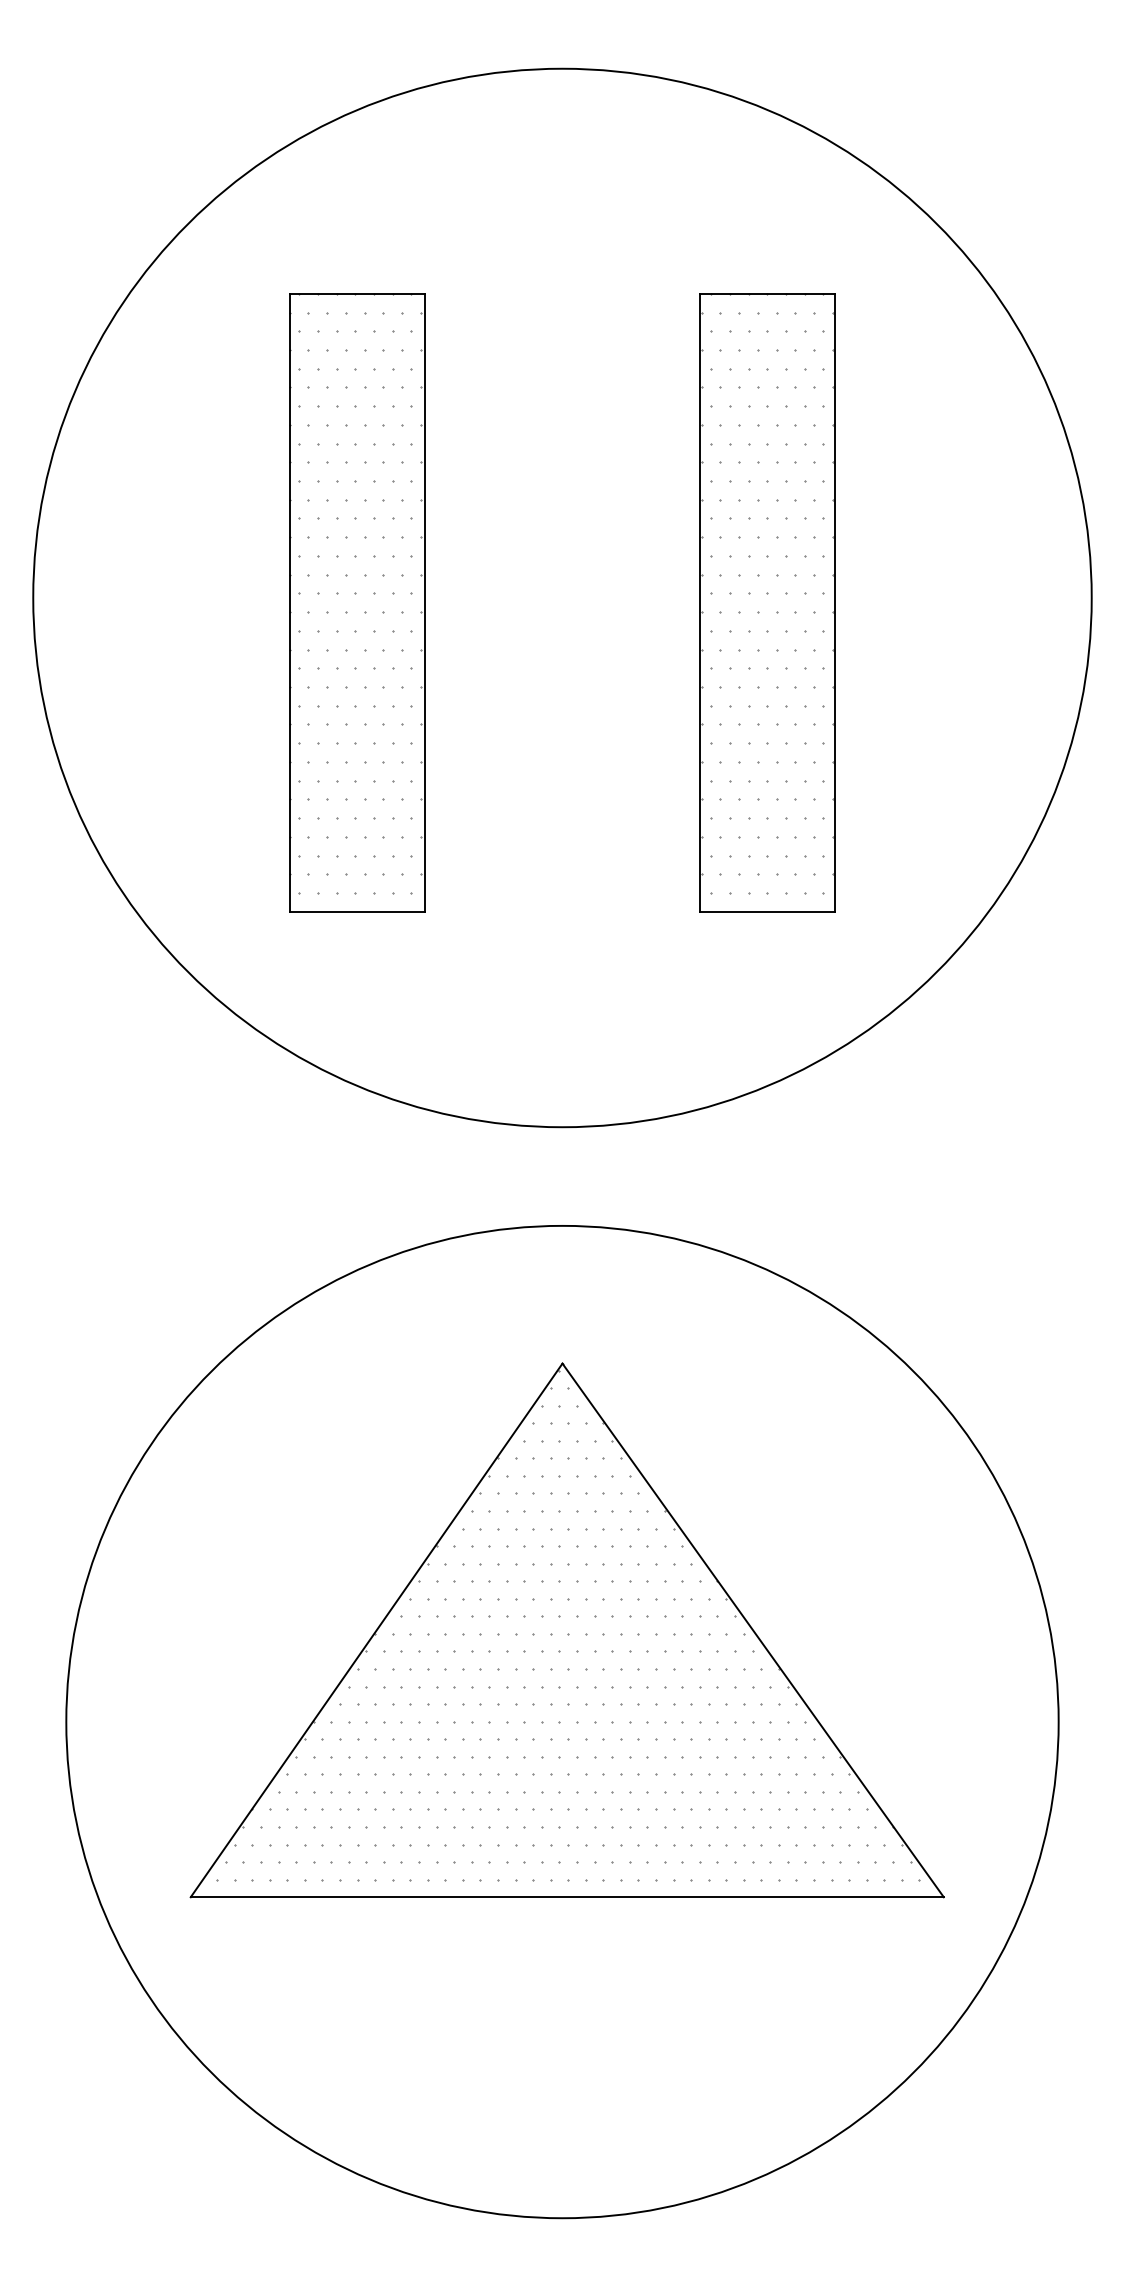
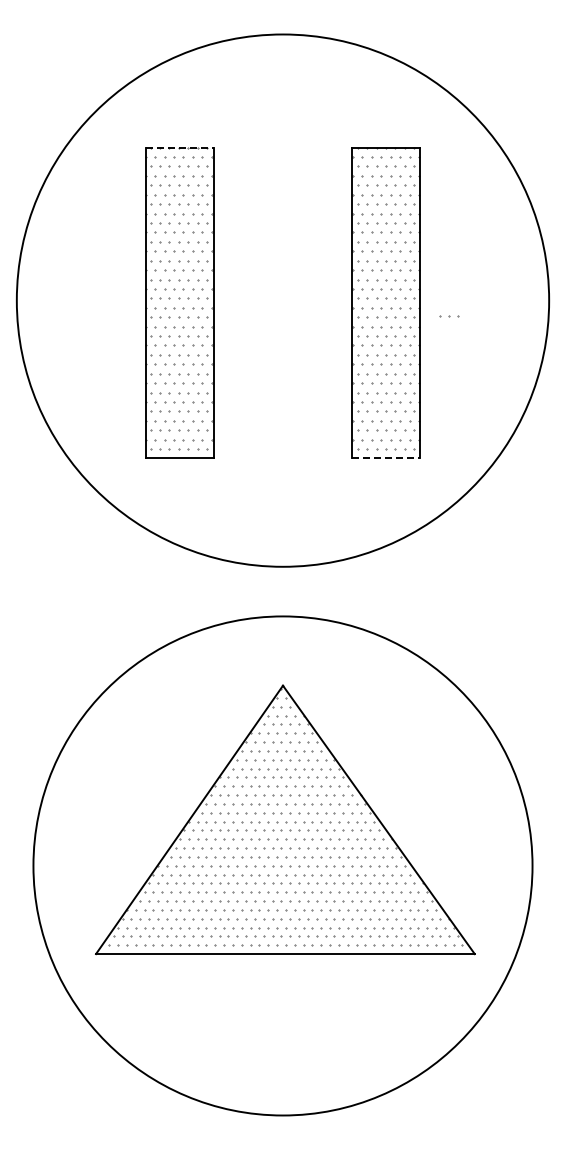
line: (358, 293) -> (180, 147), solid -> dashed
part: (893, 629) -> (449, 316), added
line: (768, 911) -> (386, 458), solid -> dashed

